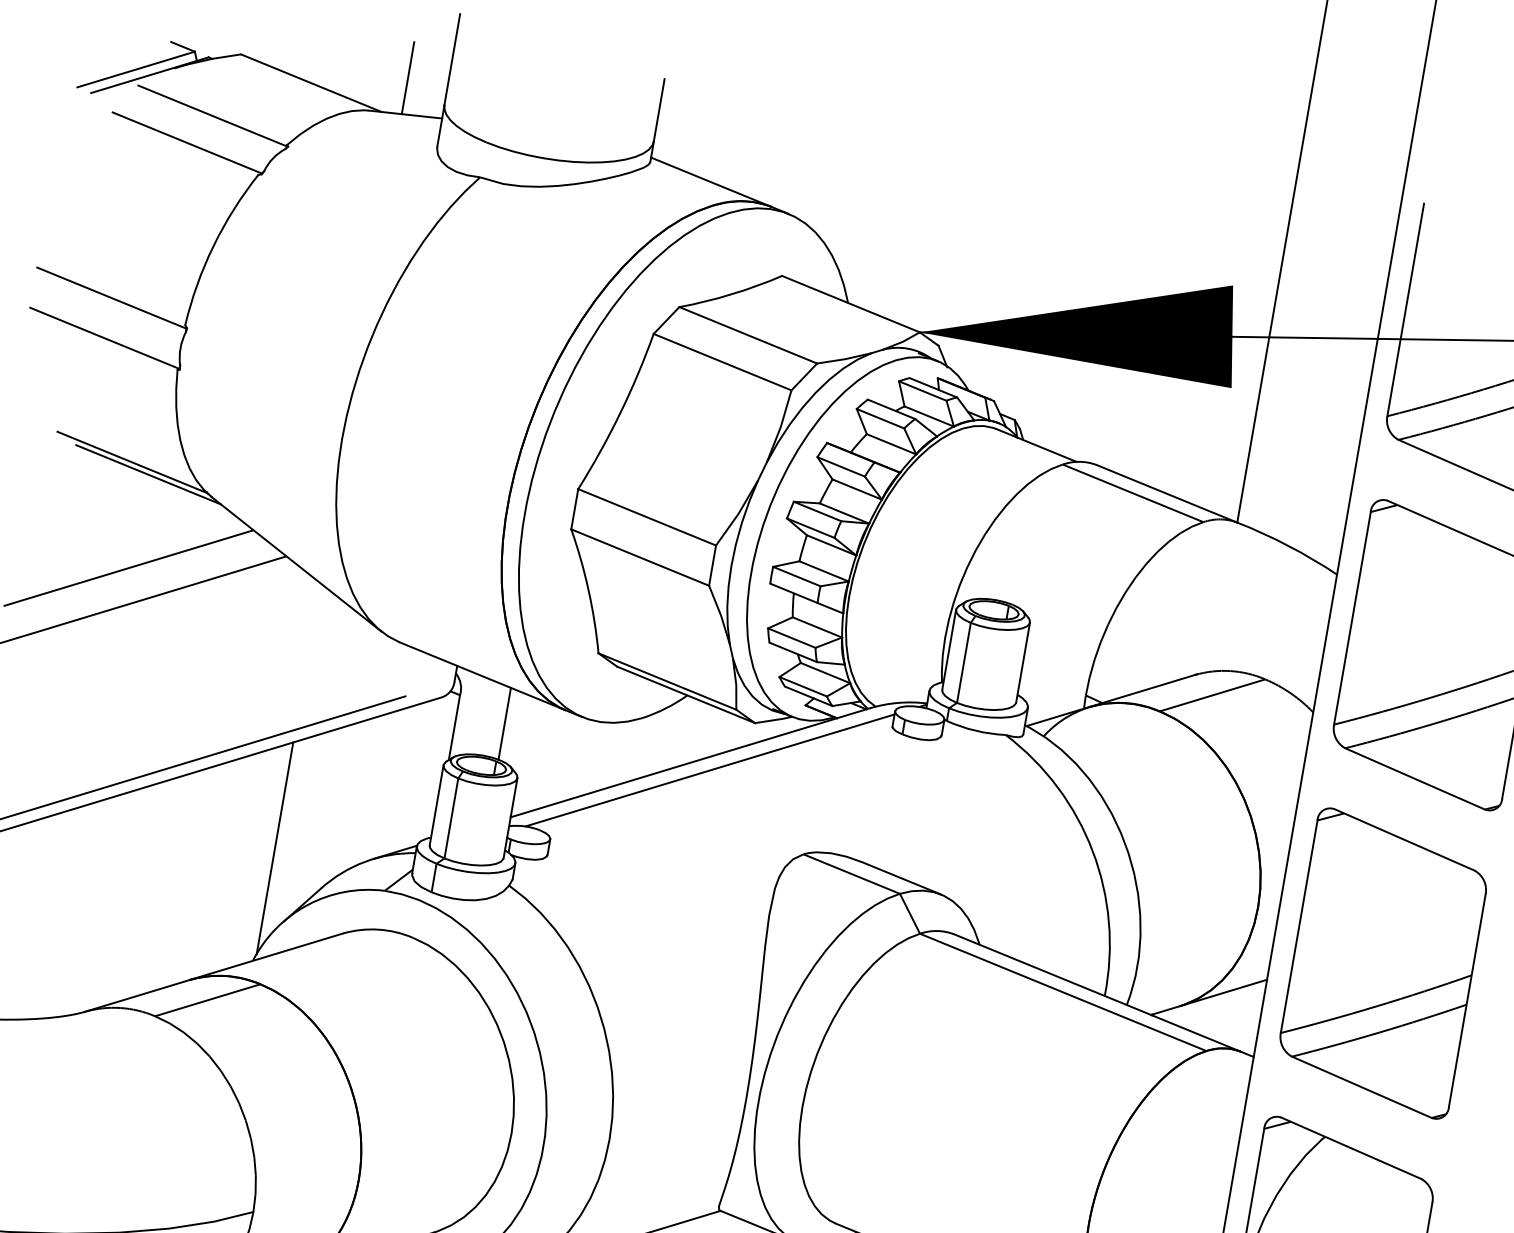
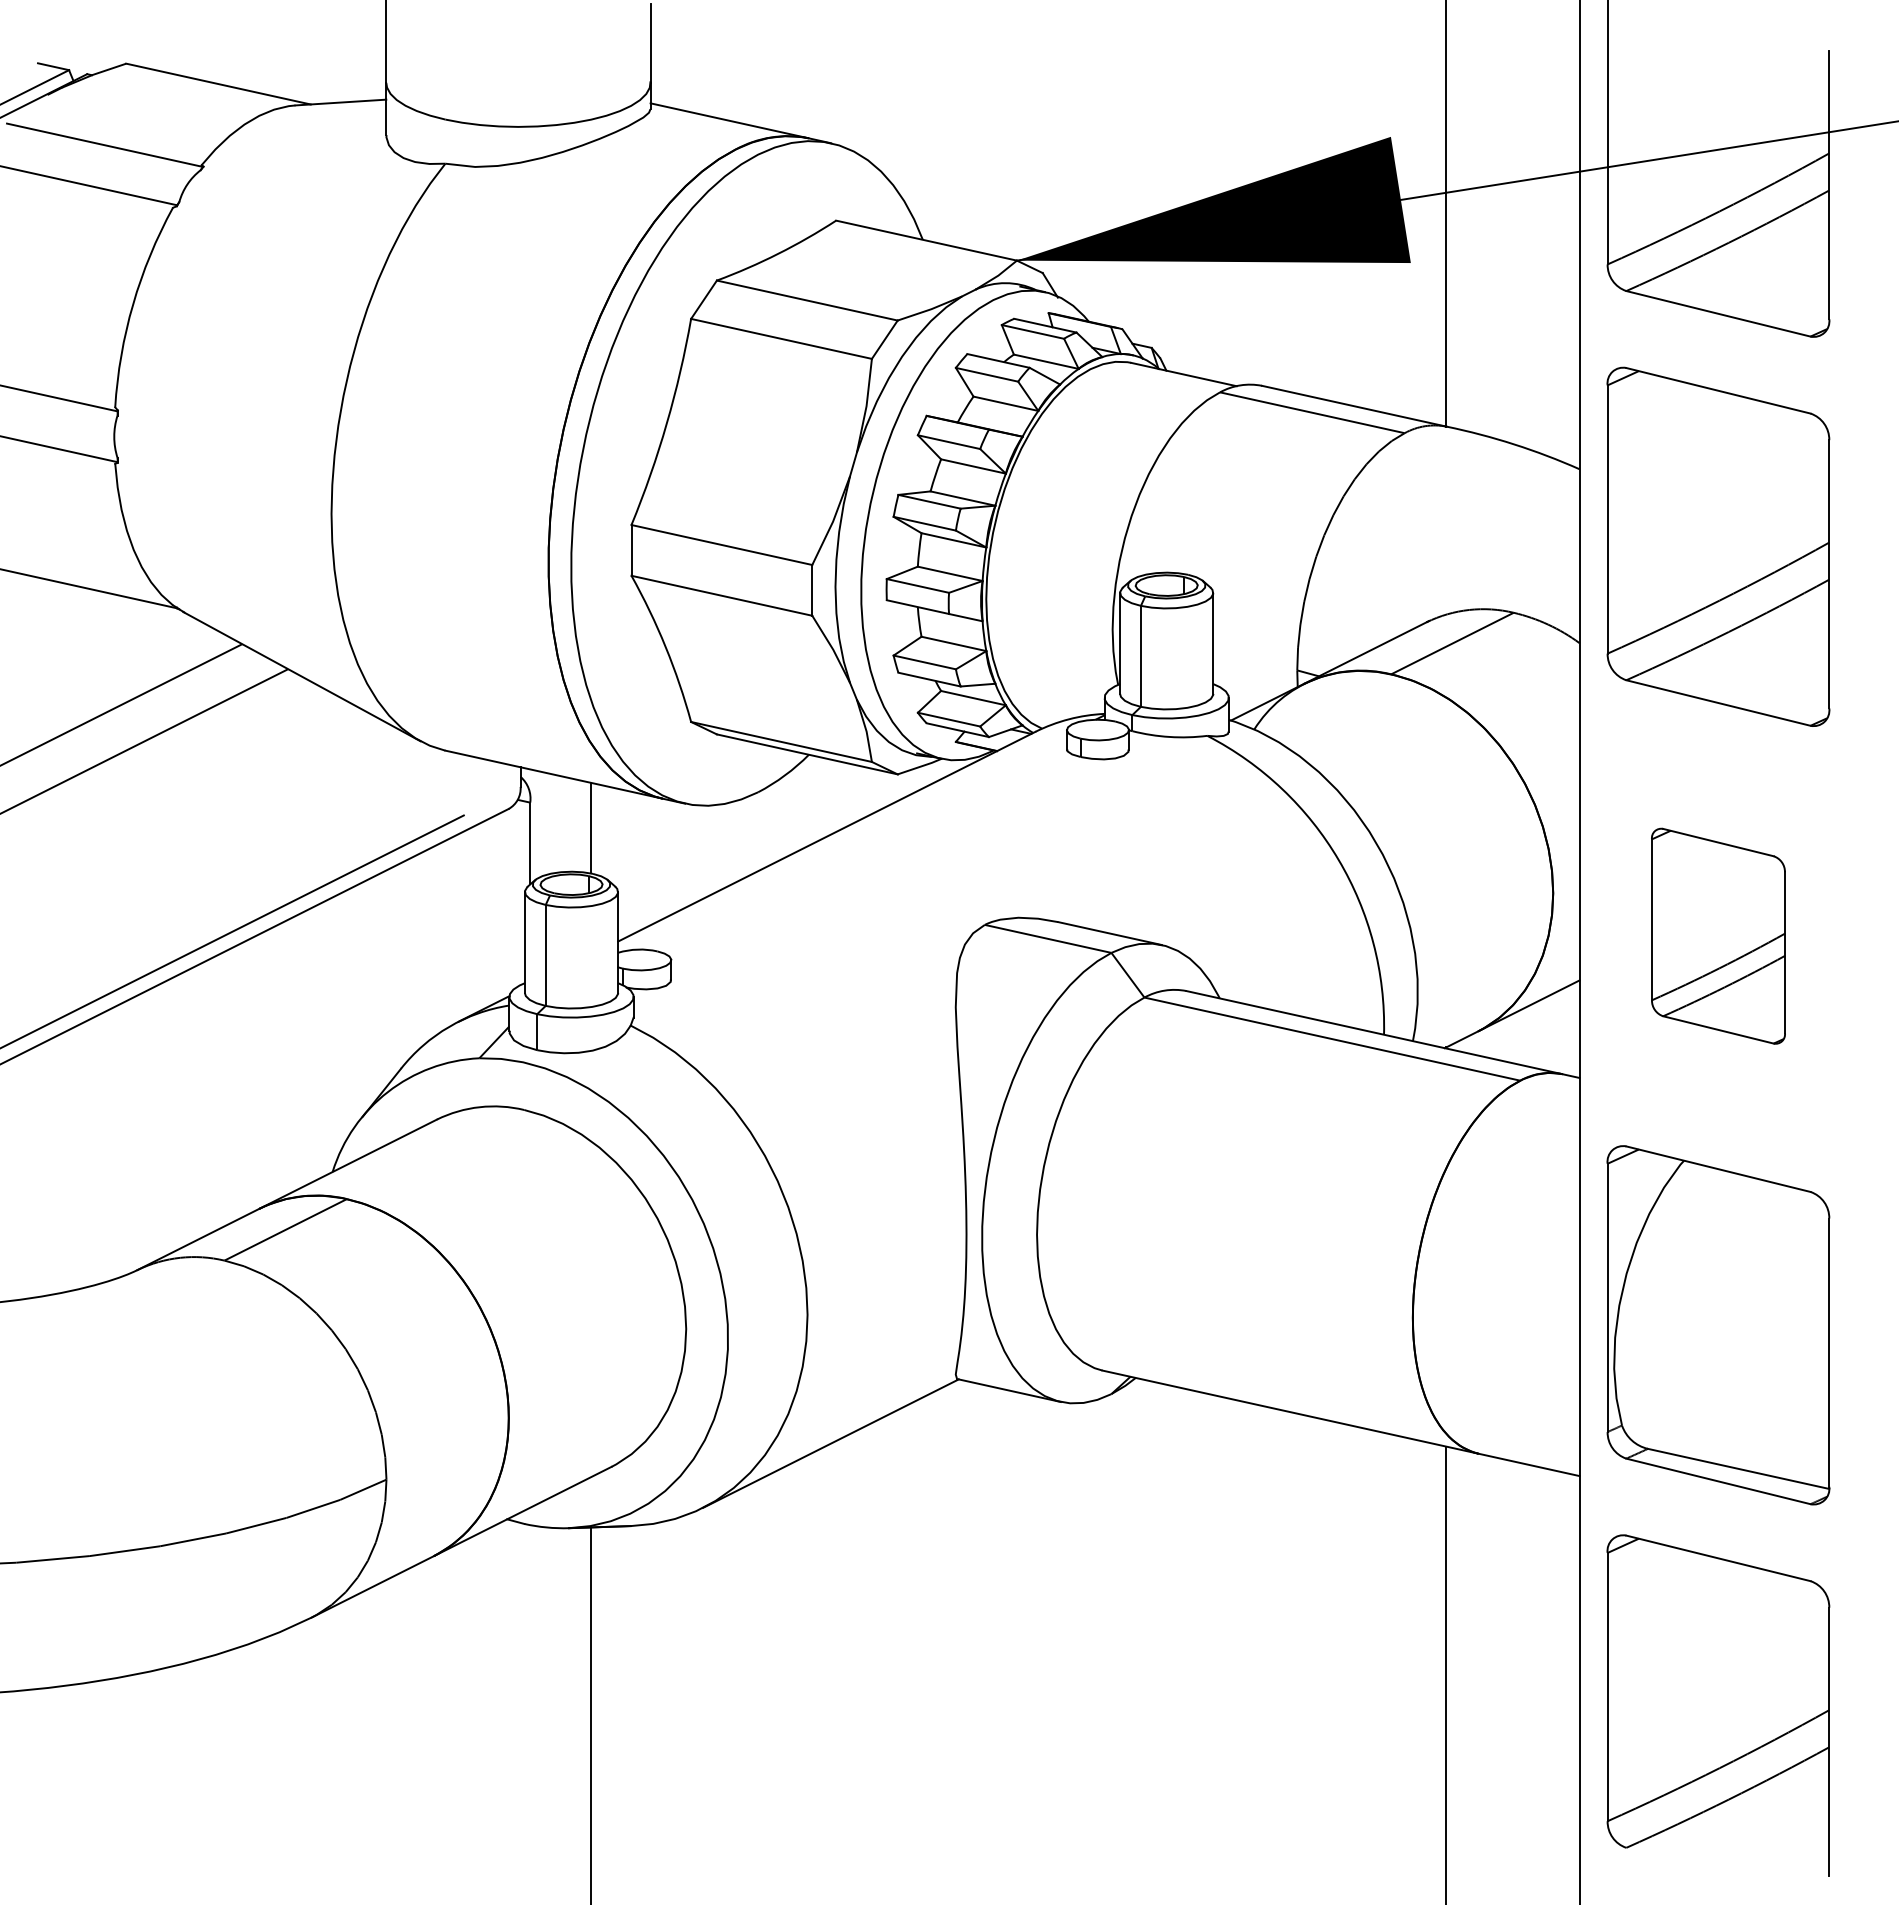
line: (407, 78) -> (335, 57), removed
line: (148, 474) -> (101, 598), removed
line: (709, 769) -> (851, 841), removed
line: (274, 848) -> (335, 1029), removed
part: (1383, 963) -> (1718, 936), size x0.6

